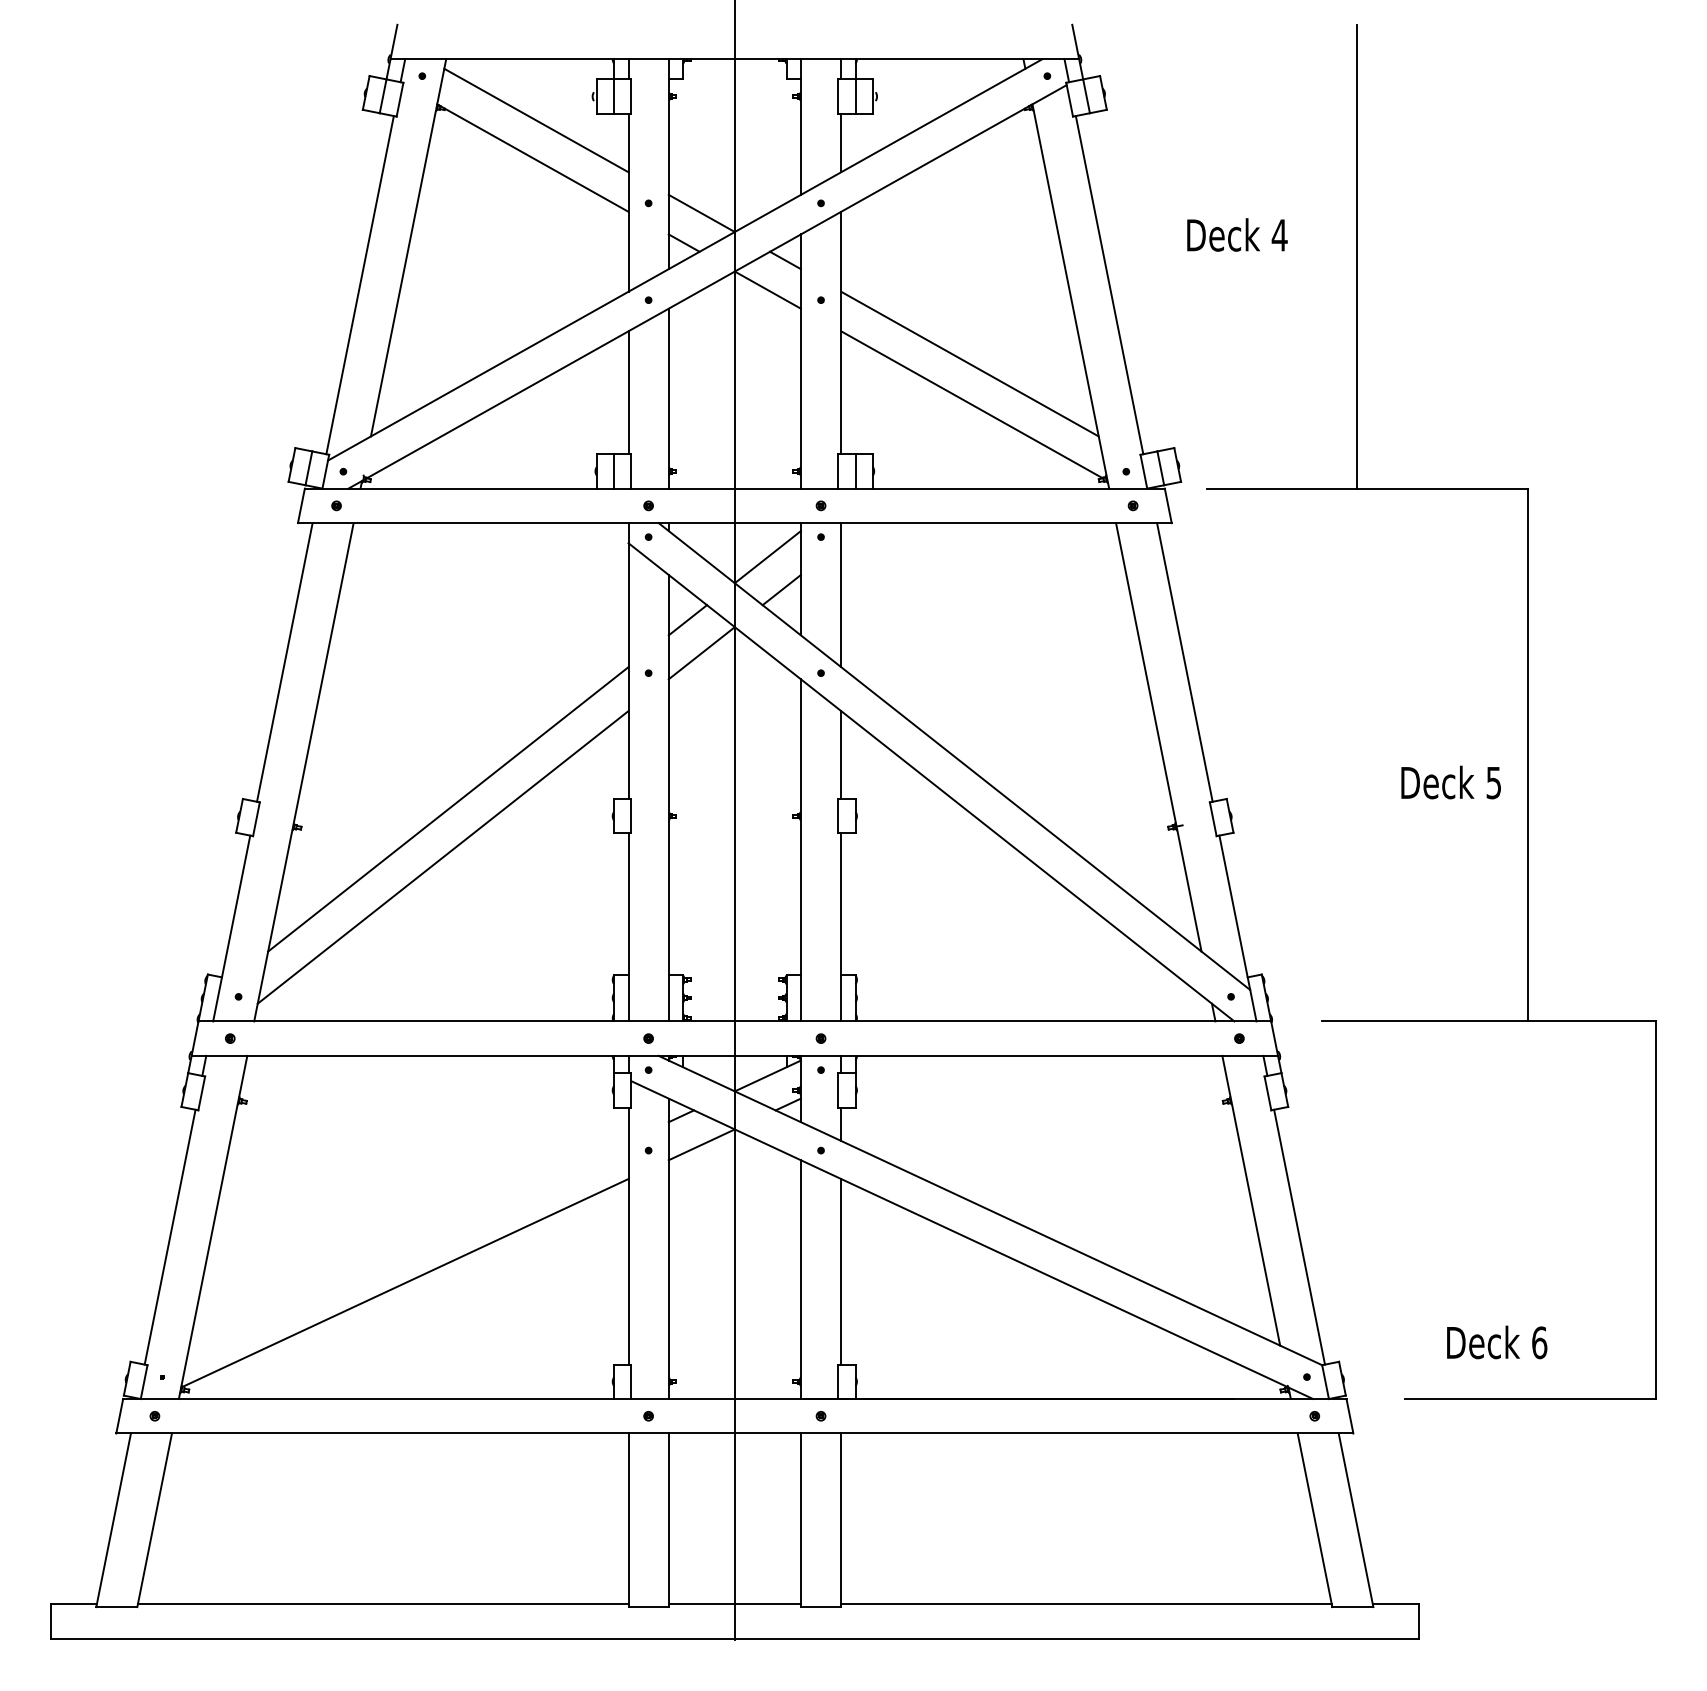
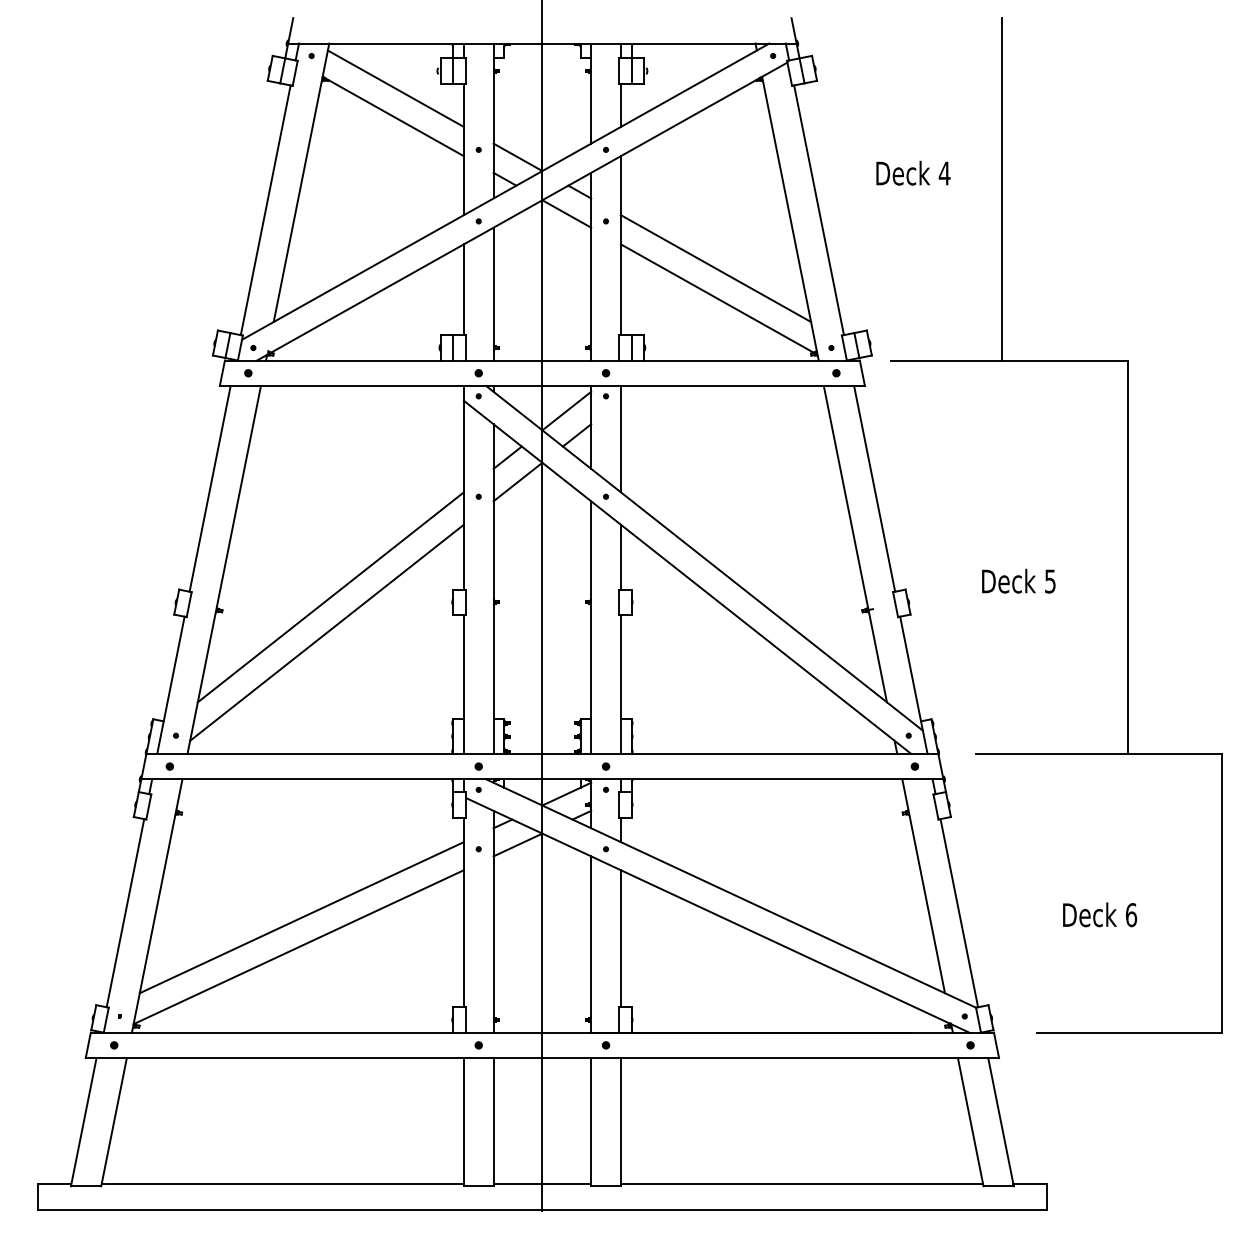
text: (1450, 782) -> (1018, 581), moved
line: (408, 1242) -> (301, 917), added
text: (1497, 1342) -> (1100, 914), moved

